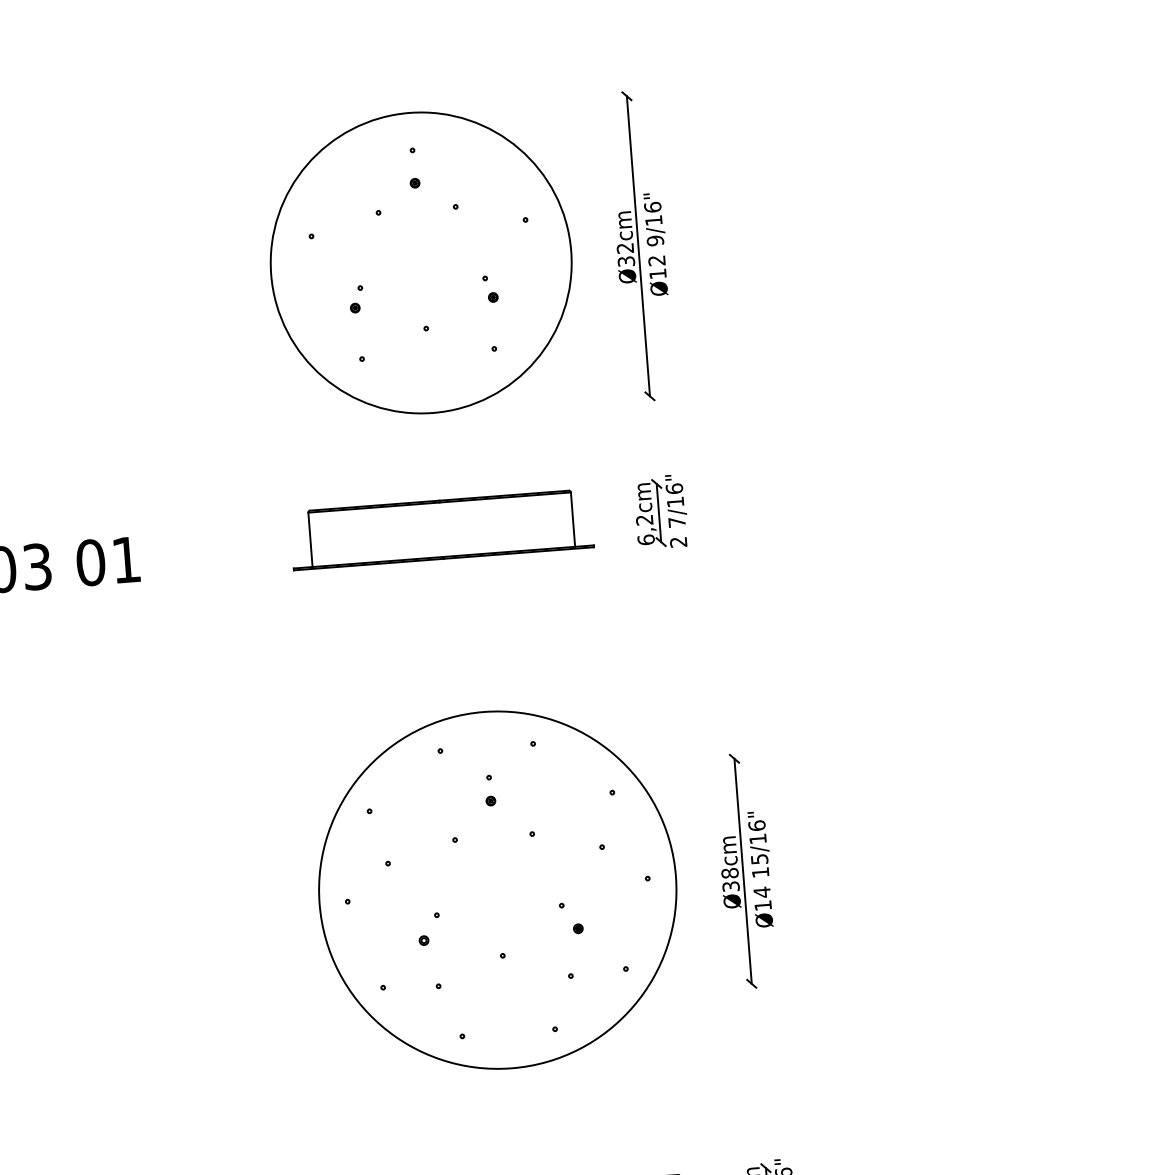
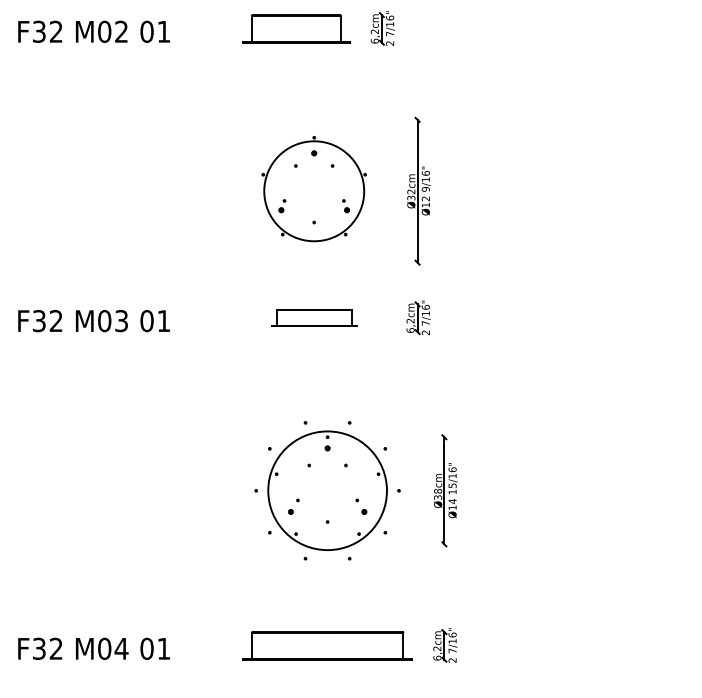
circle: (419, 261) -> (313, 190), size x0.7
part: (442, 528) -> (314, 317), size x0.6
circle: (497, 889) -> (327, 490), size x0.7

